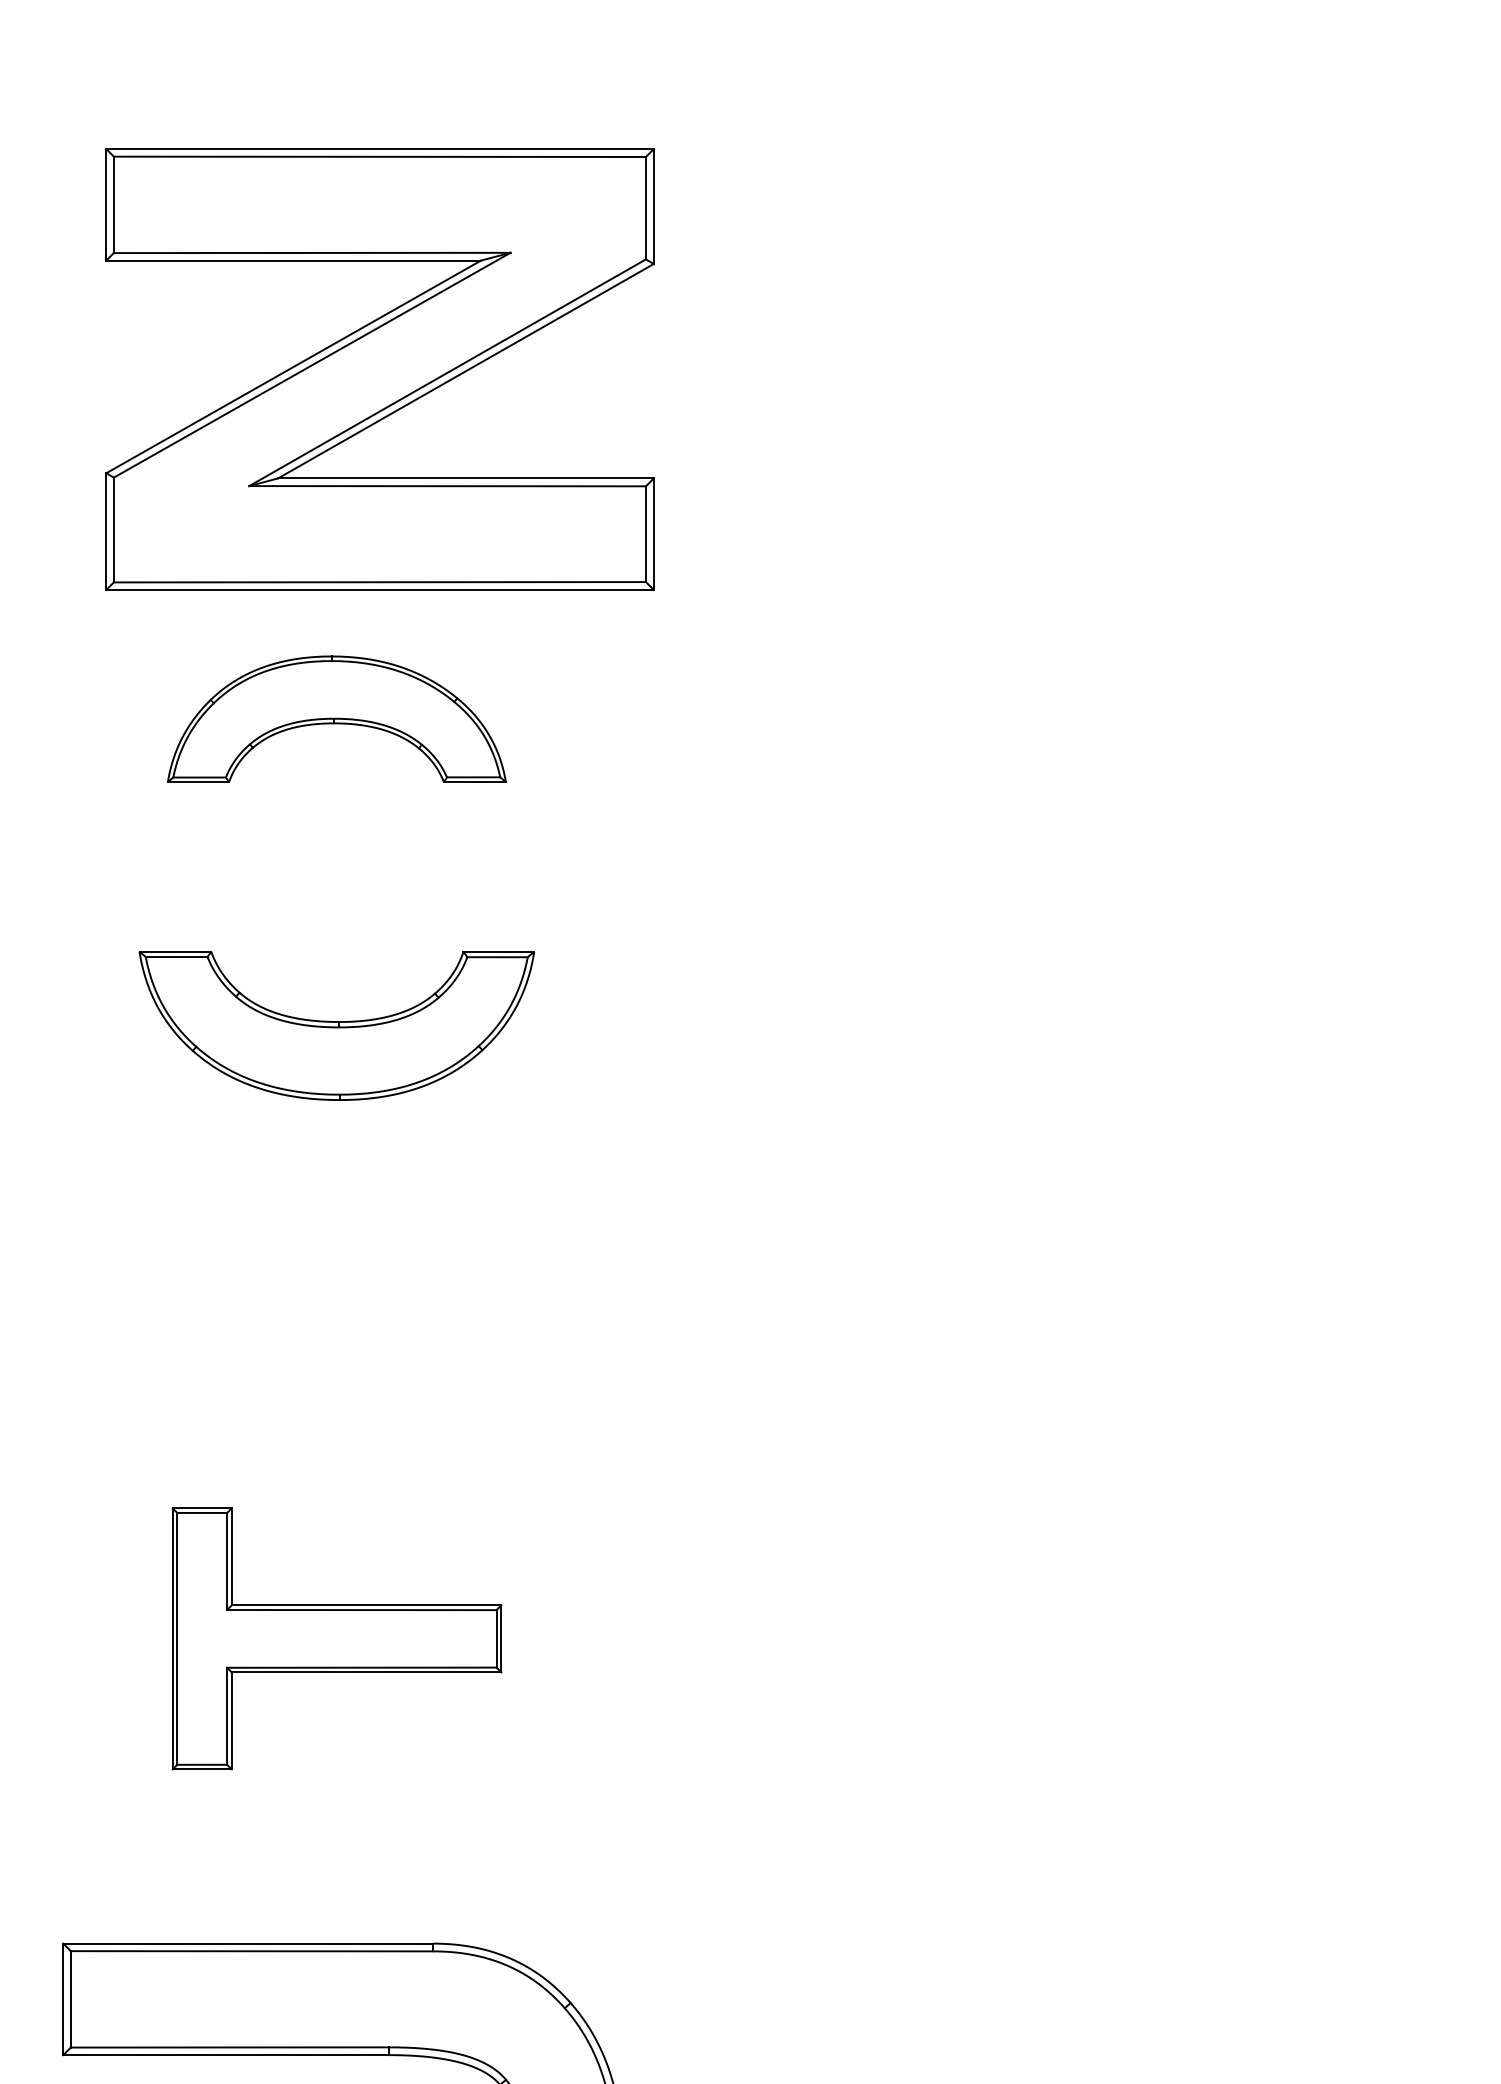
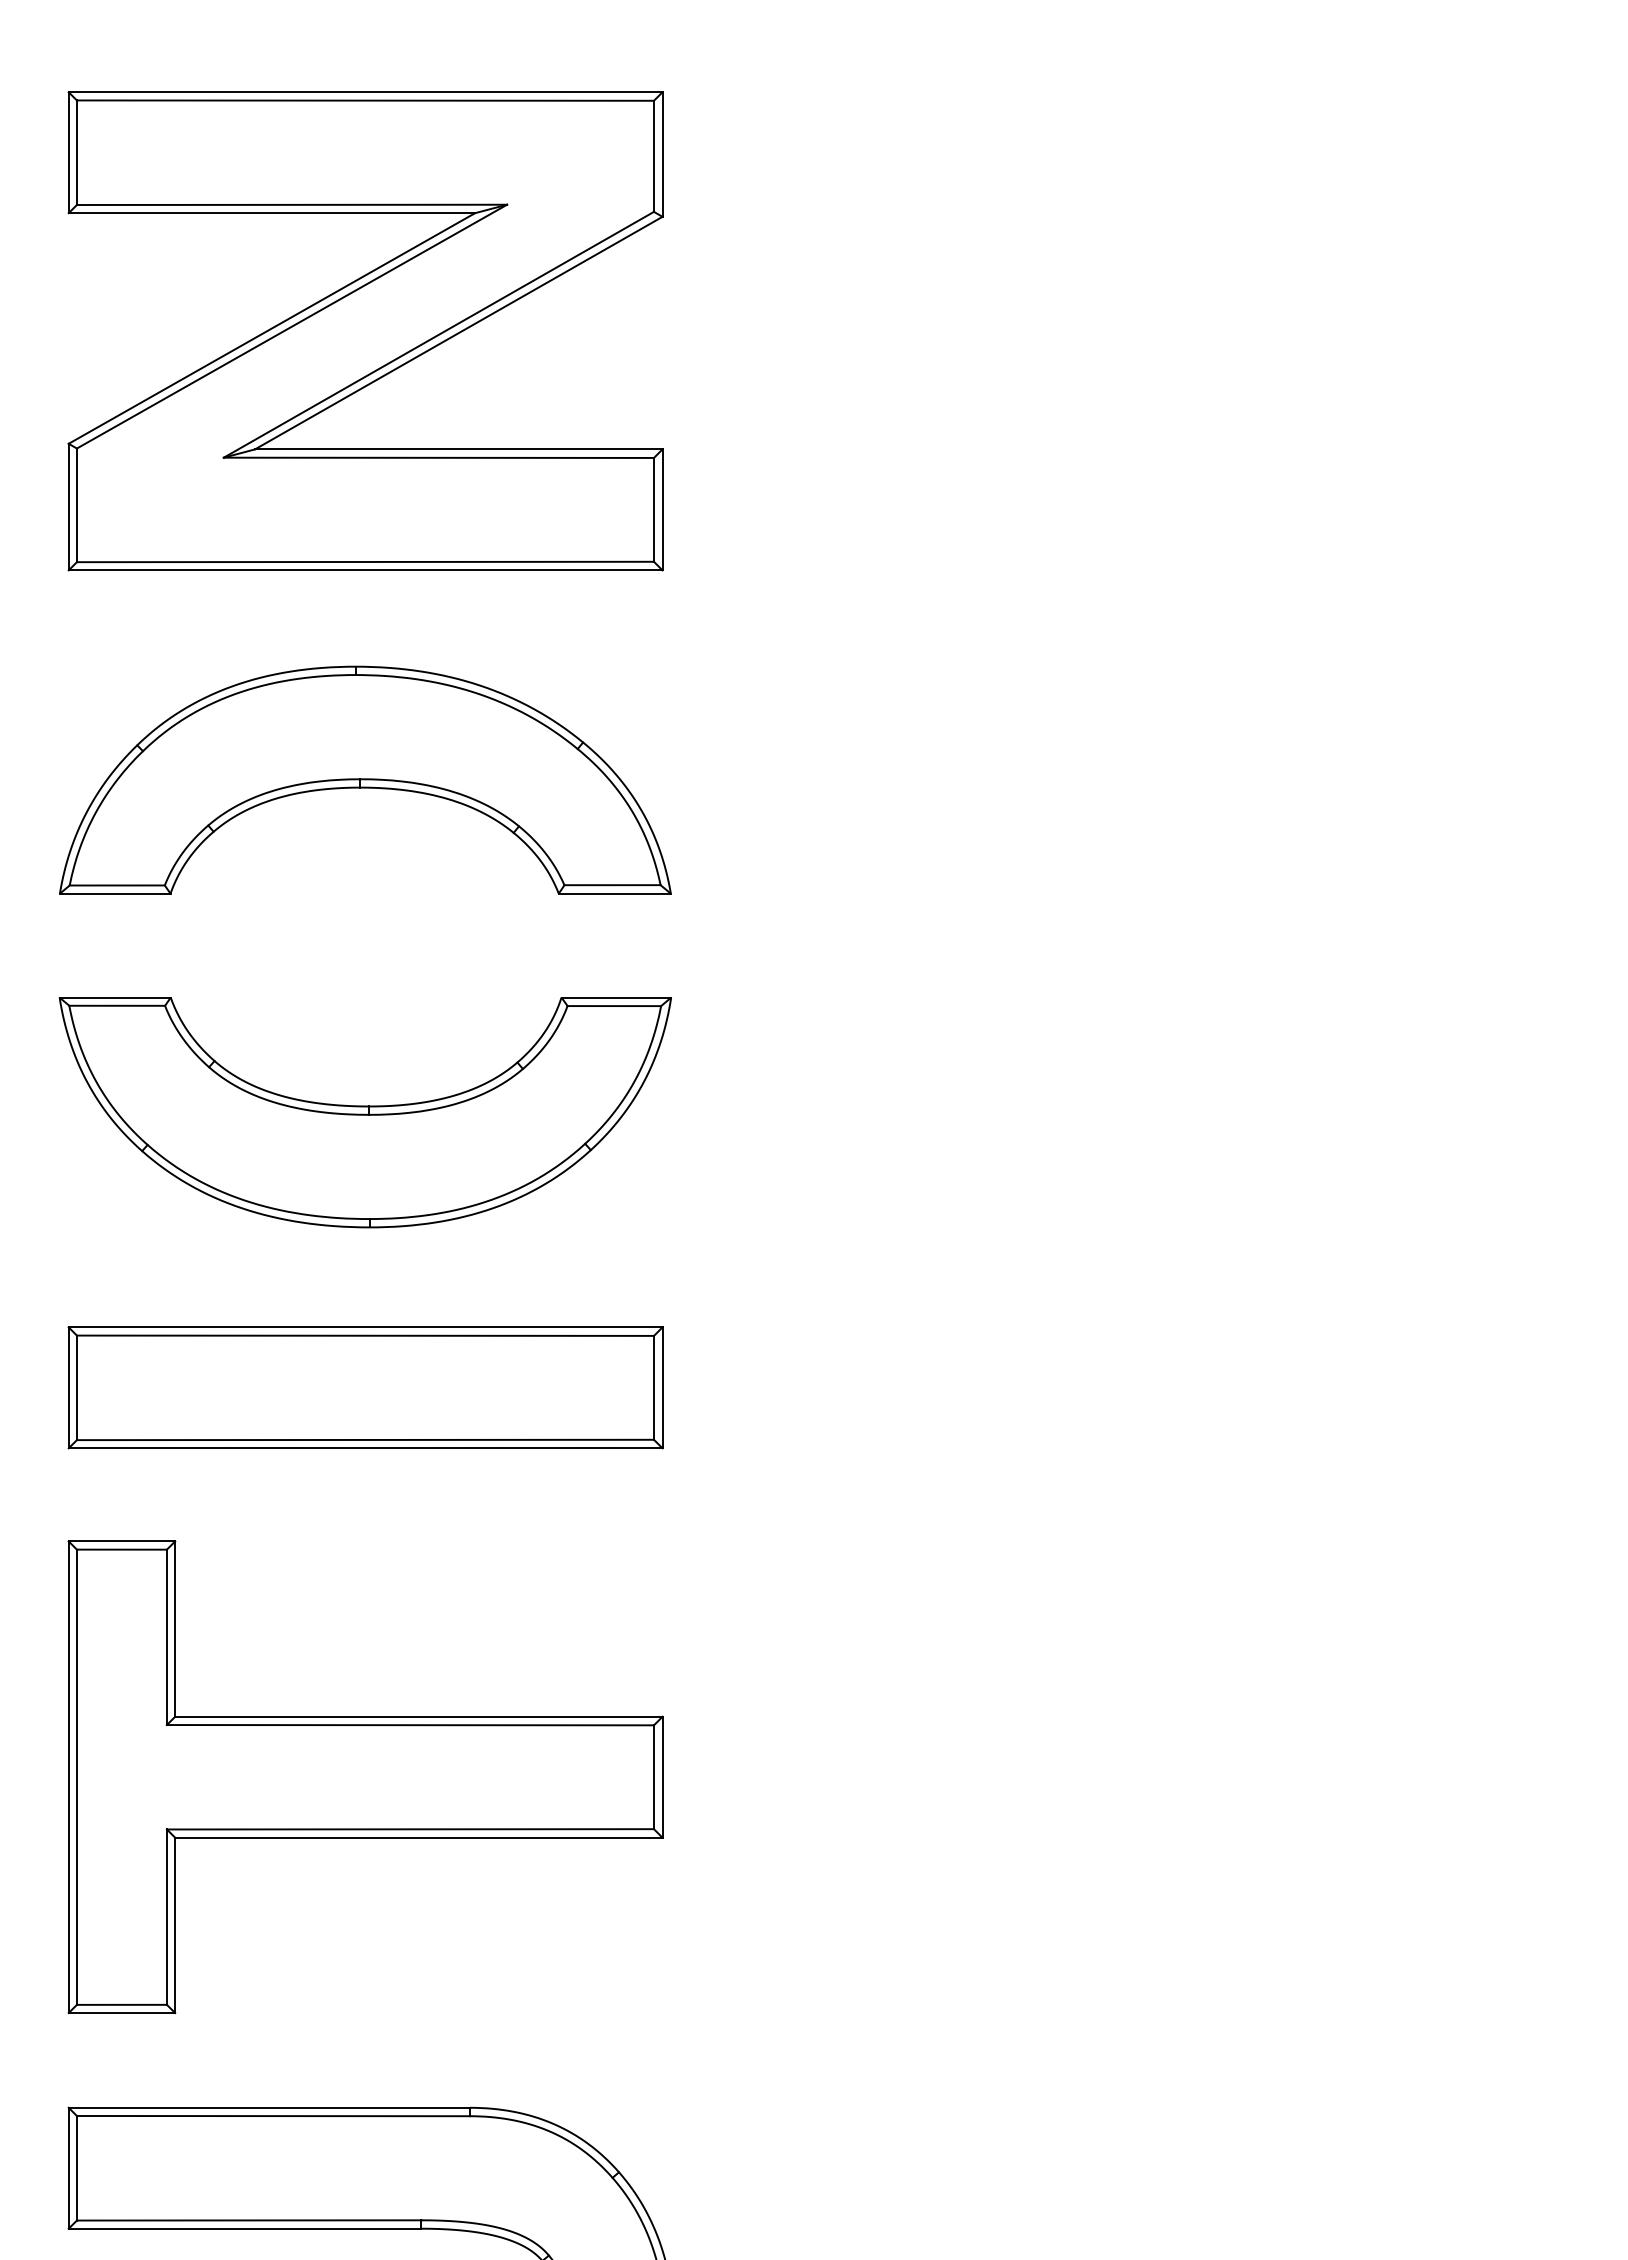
part: (379, 369) -> (365, 331), moved
part: (336, 718) -> (365, 779), size x1.67
part: (336, 1025) -> (365, 1112), size x1.43
part: (336, 1279) -> (365, 1387), added
part: (336, 1638) -> (365, 1776), size x1.67

